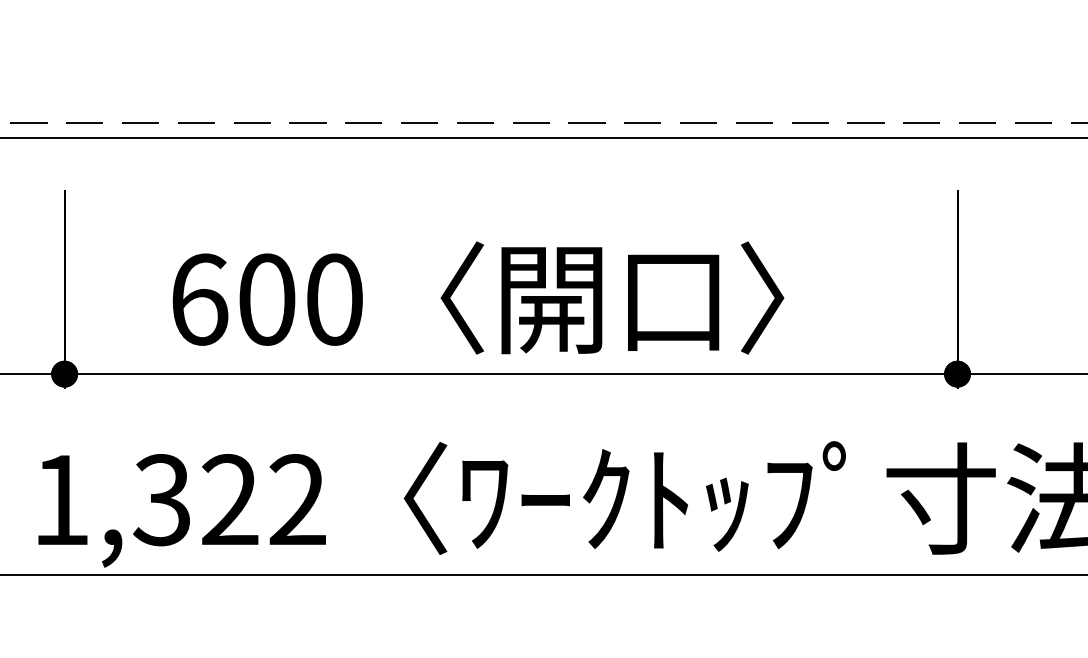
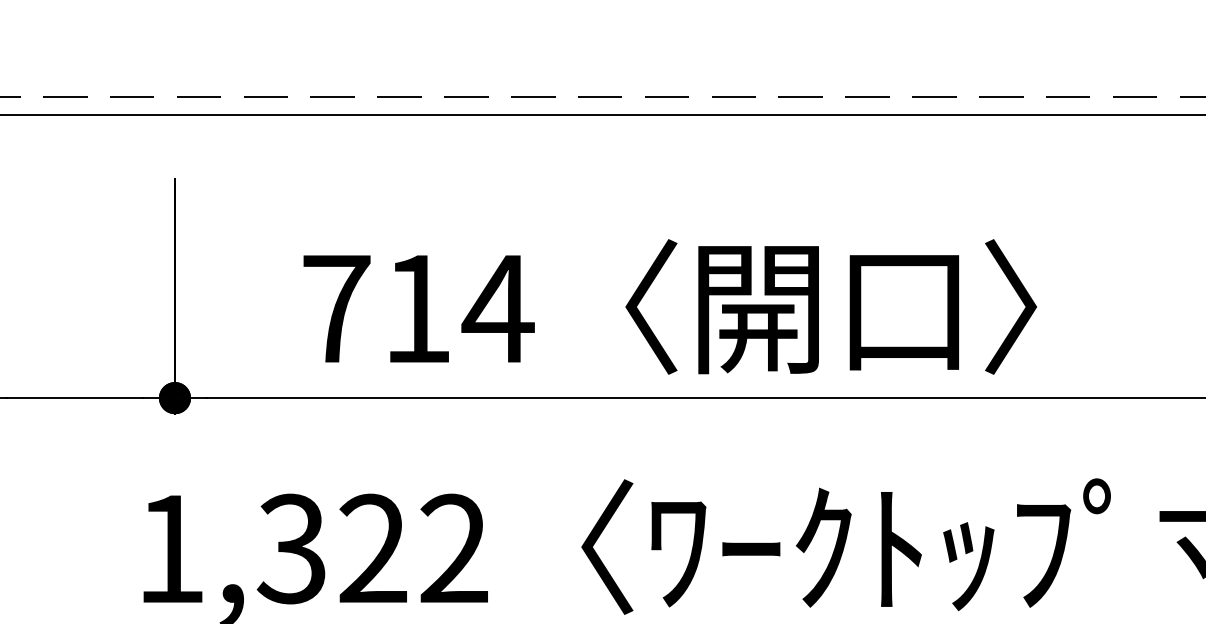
text: (268, 299) -> (419, 308), 600 -> 714

